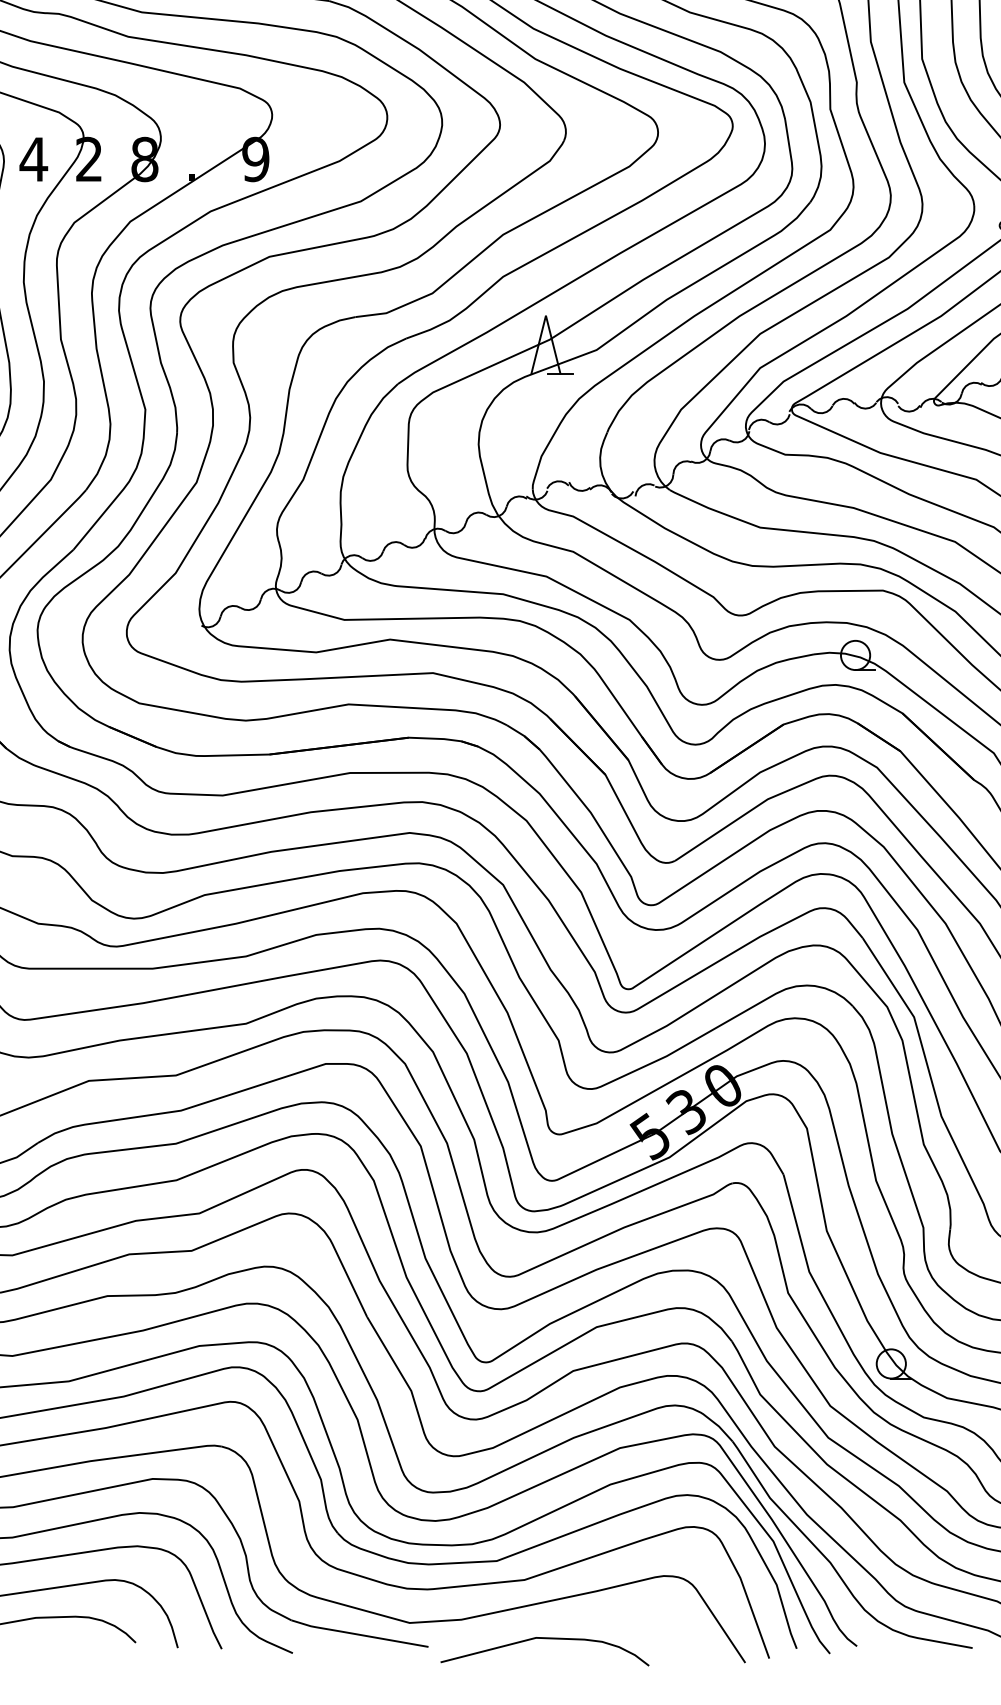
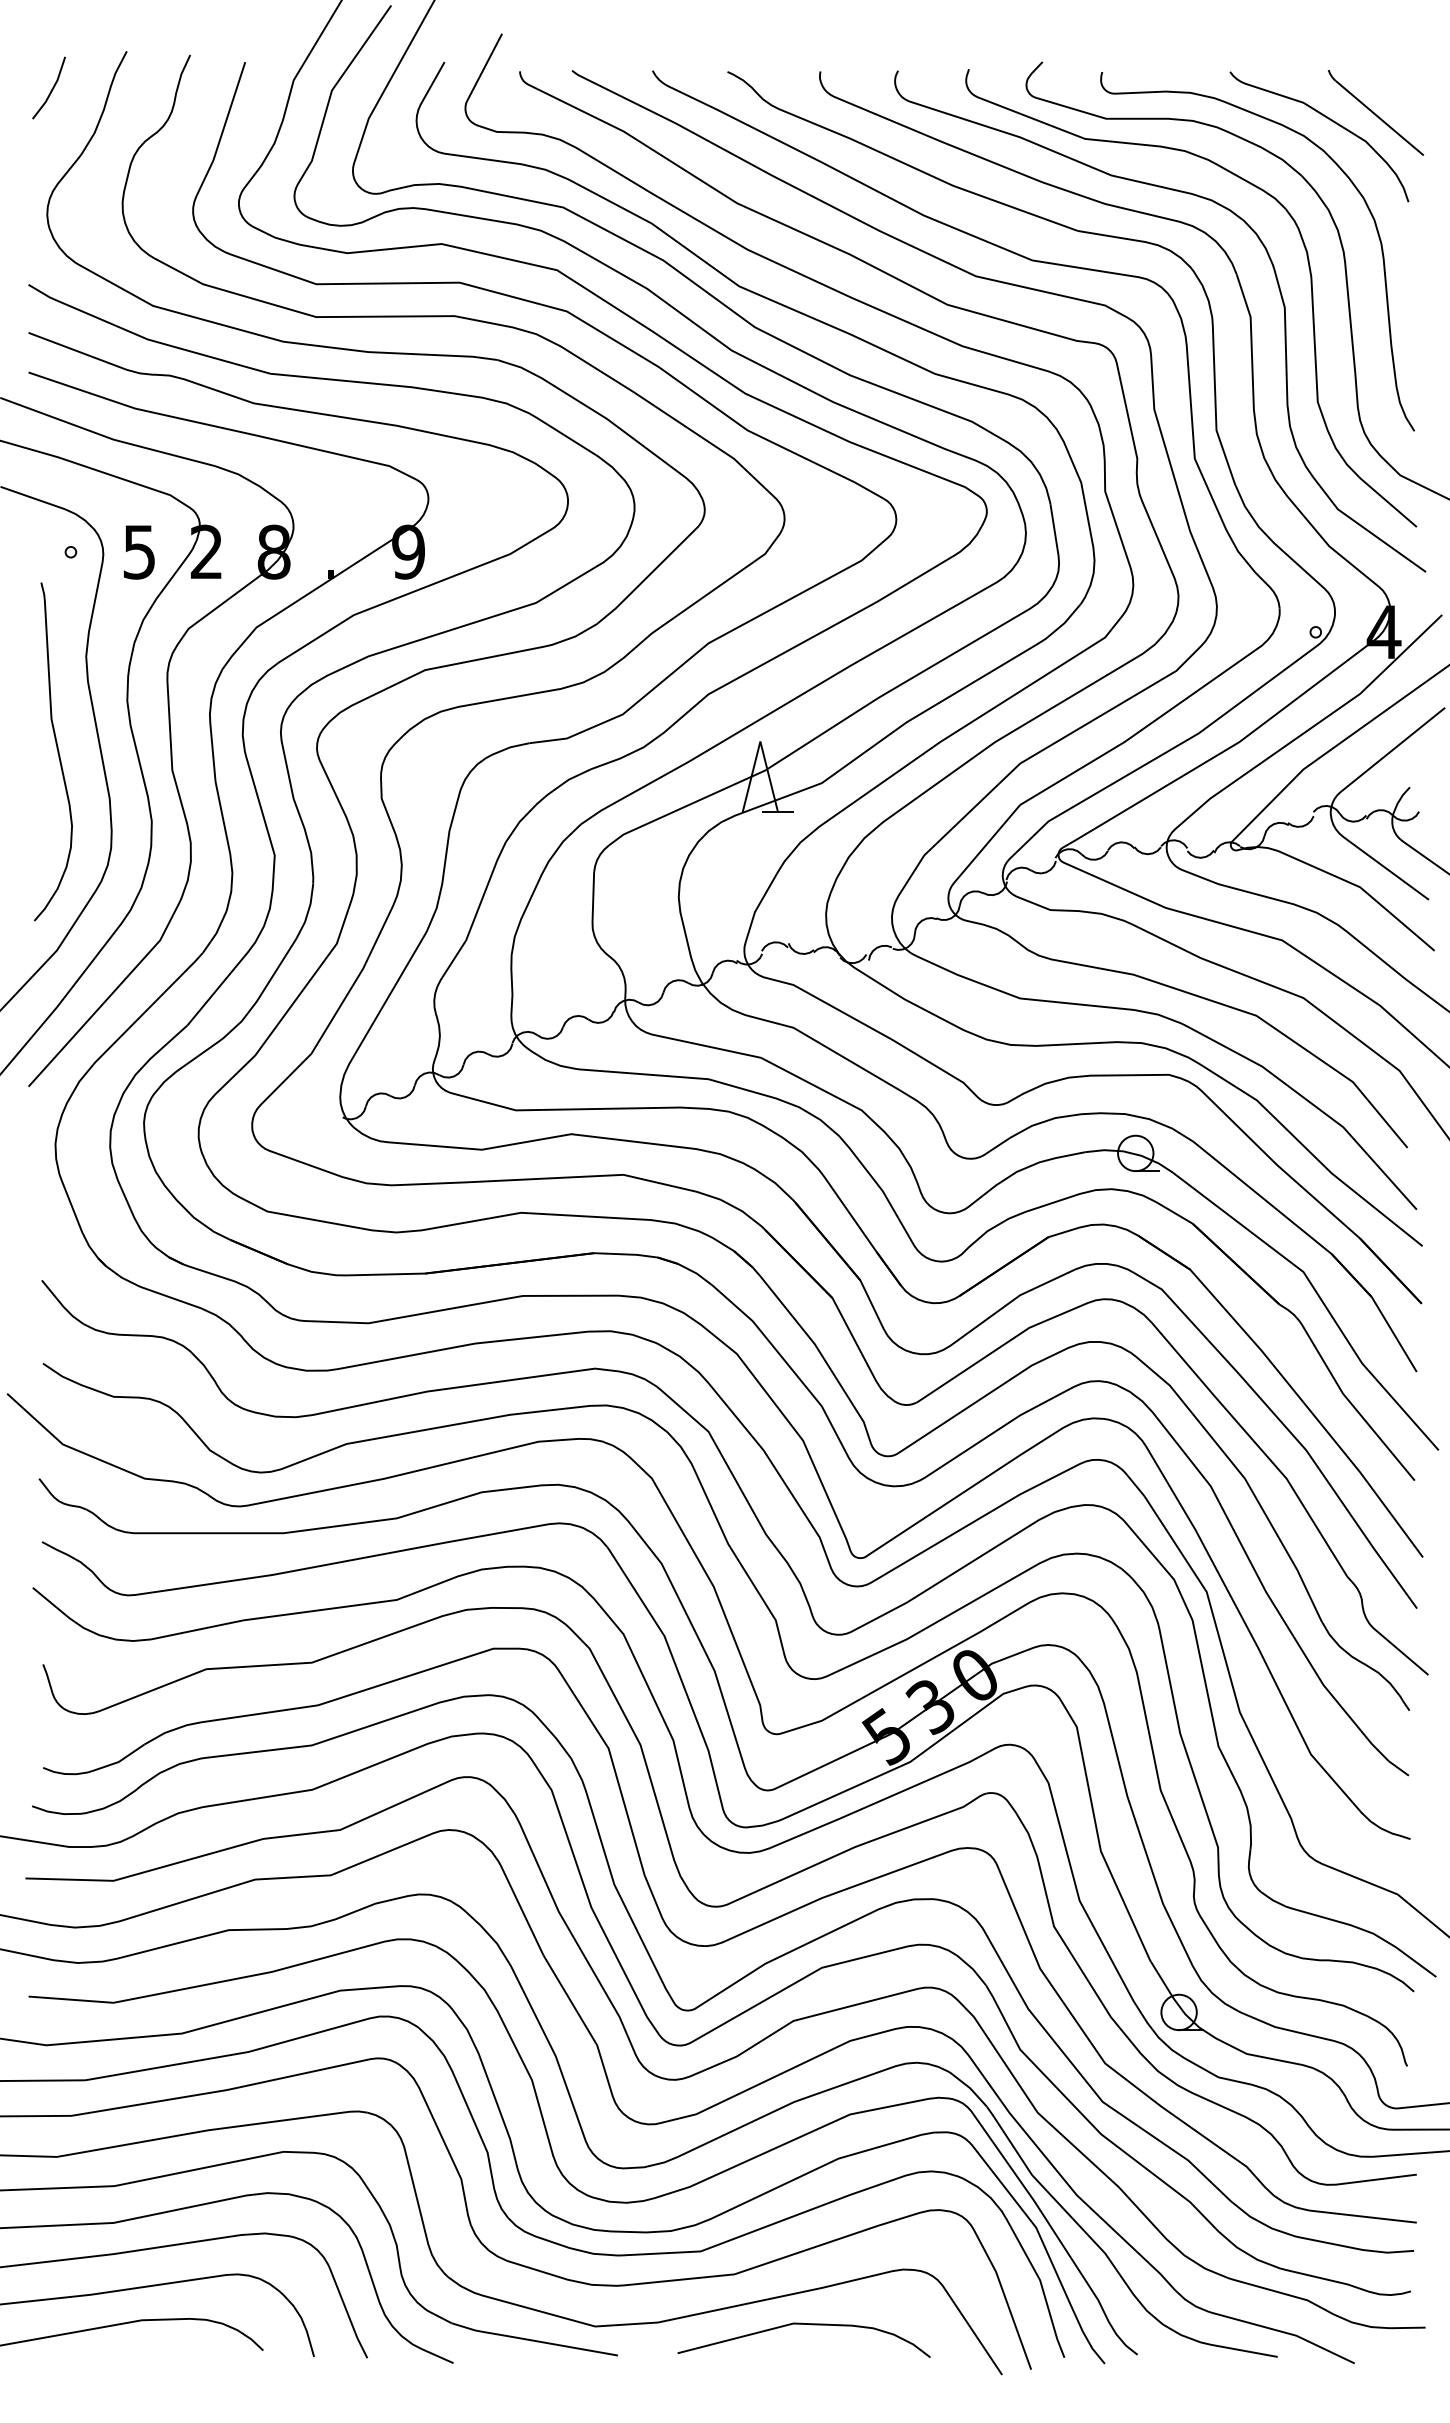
text: (33, 159) -> (139, 552), 4 -> 5
curve: (544, 1638) -> (803, 2324), moved

